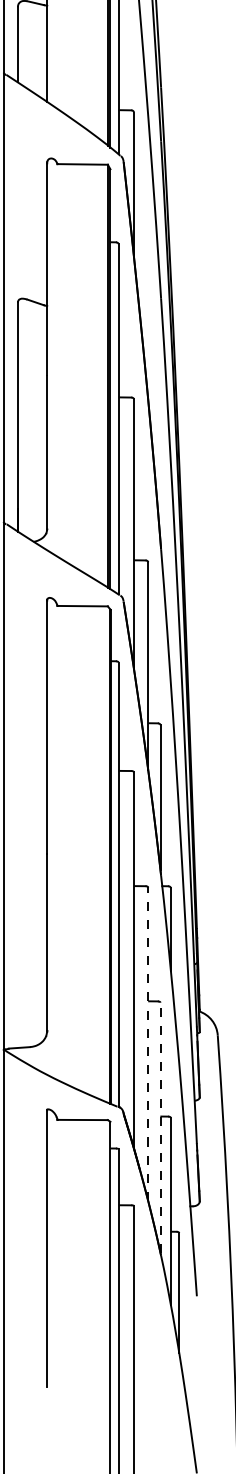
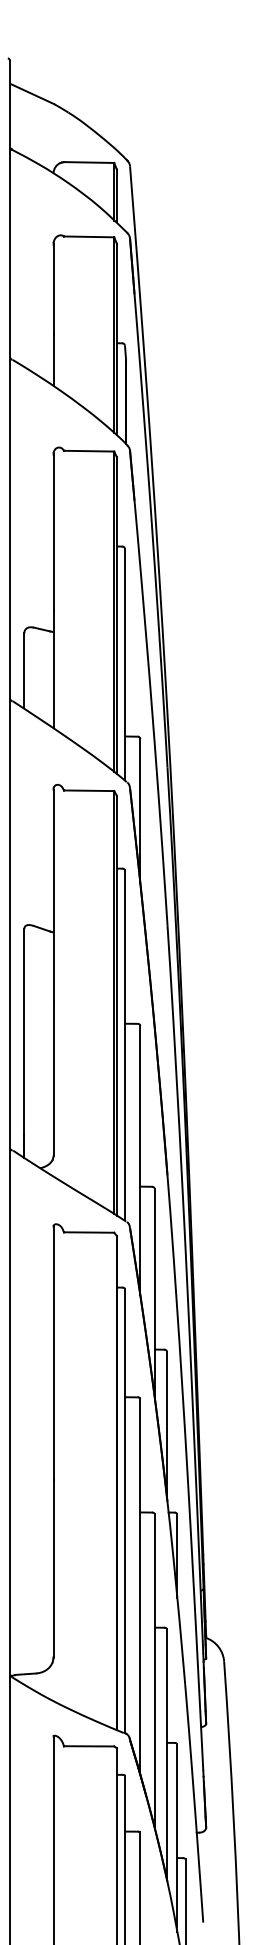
line: (148, 1044) -> (154, 1670), dashed -> solid
line: (160, 1127) -> (166, 1753), dashed -> solid

